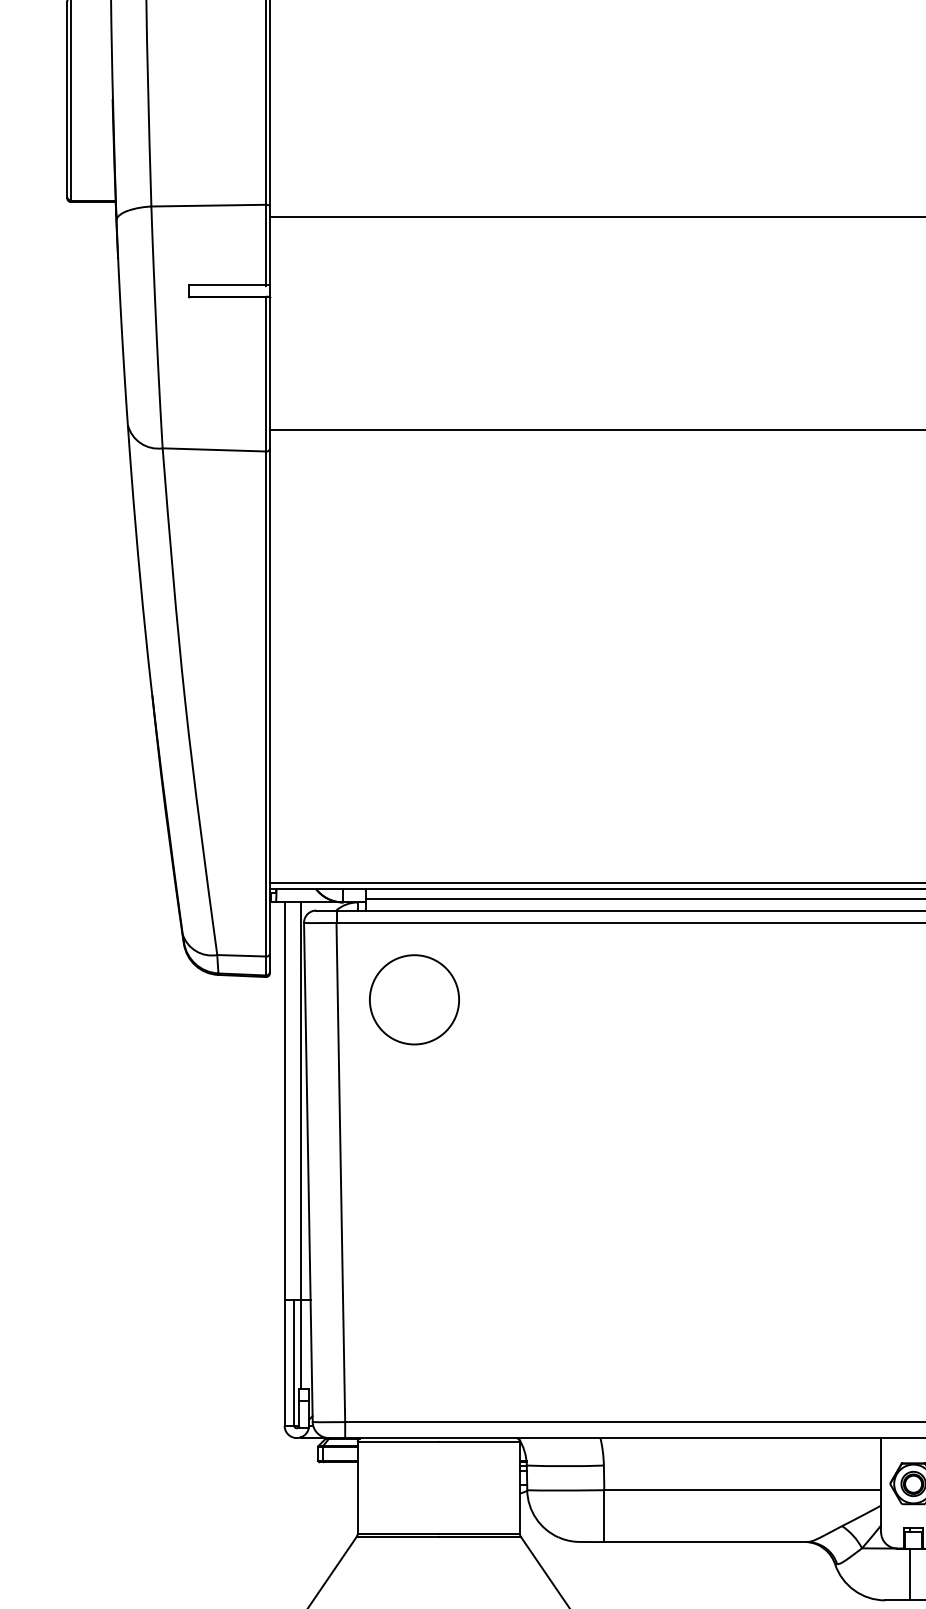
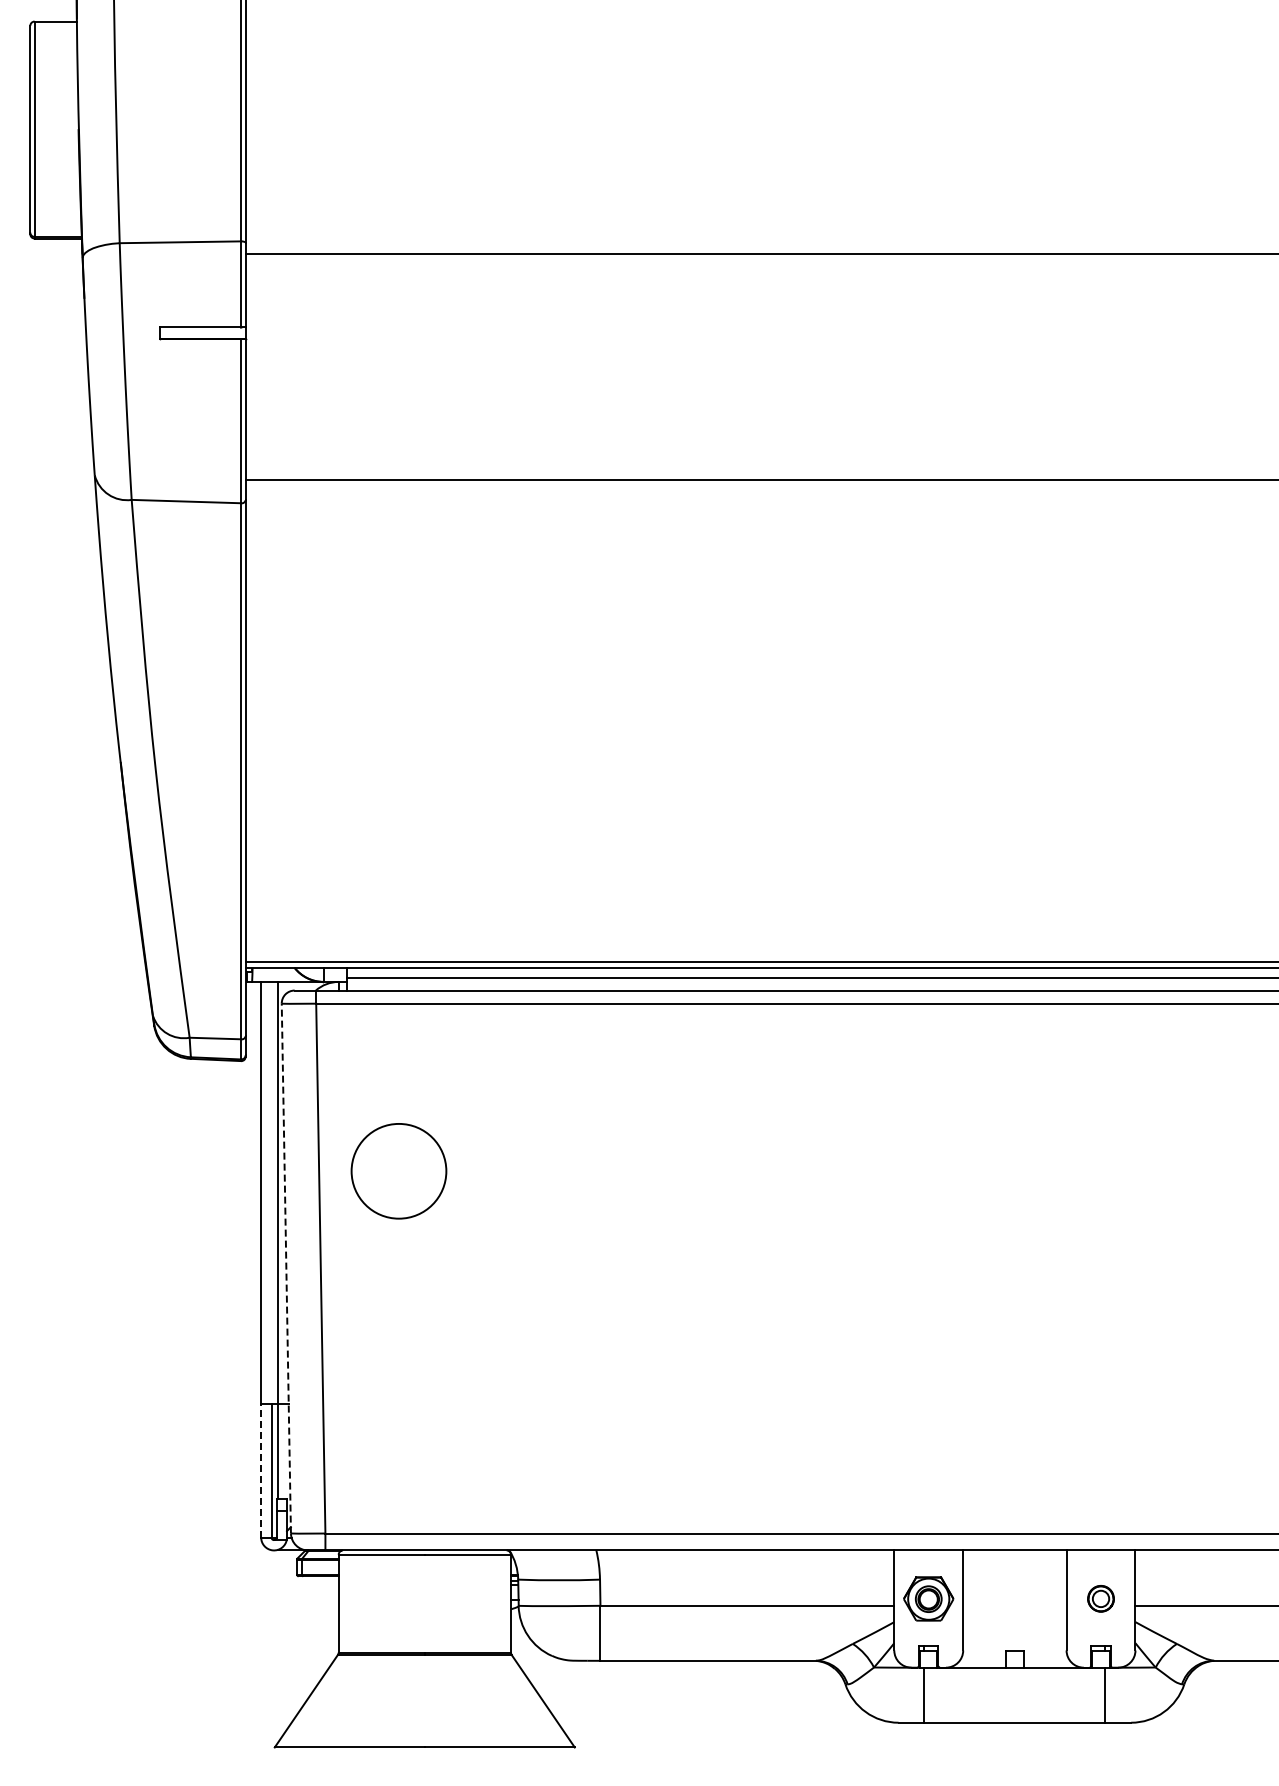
circle: (414, 1000) -> (398, 1171), moved
line: (308, 1172) -> (286, 1268), solid -> dashed
line: (284, 1362) -> (261, 1470), solid -> dashed

